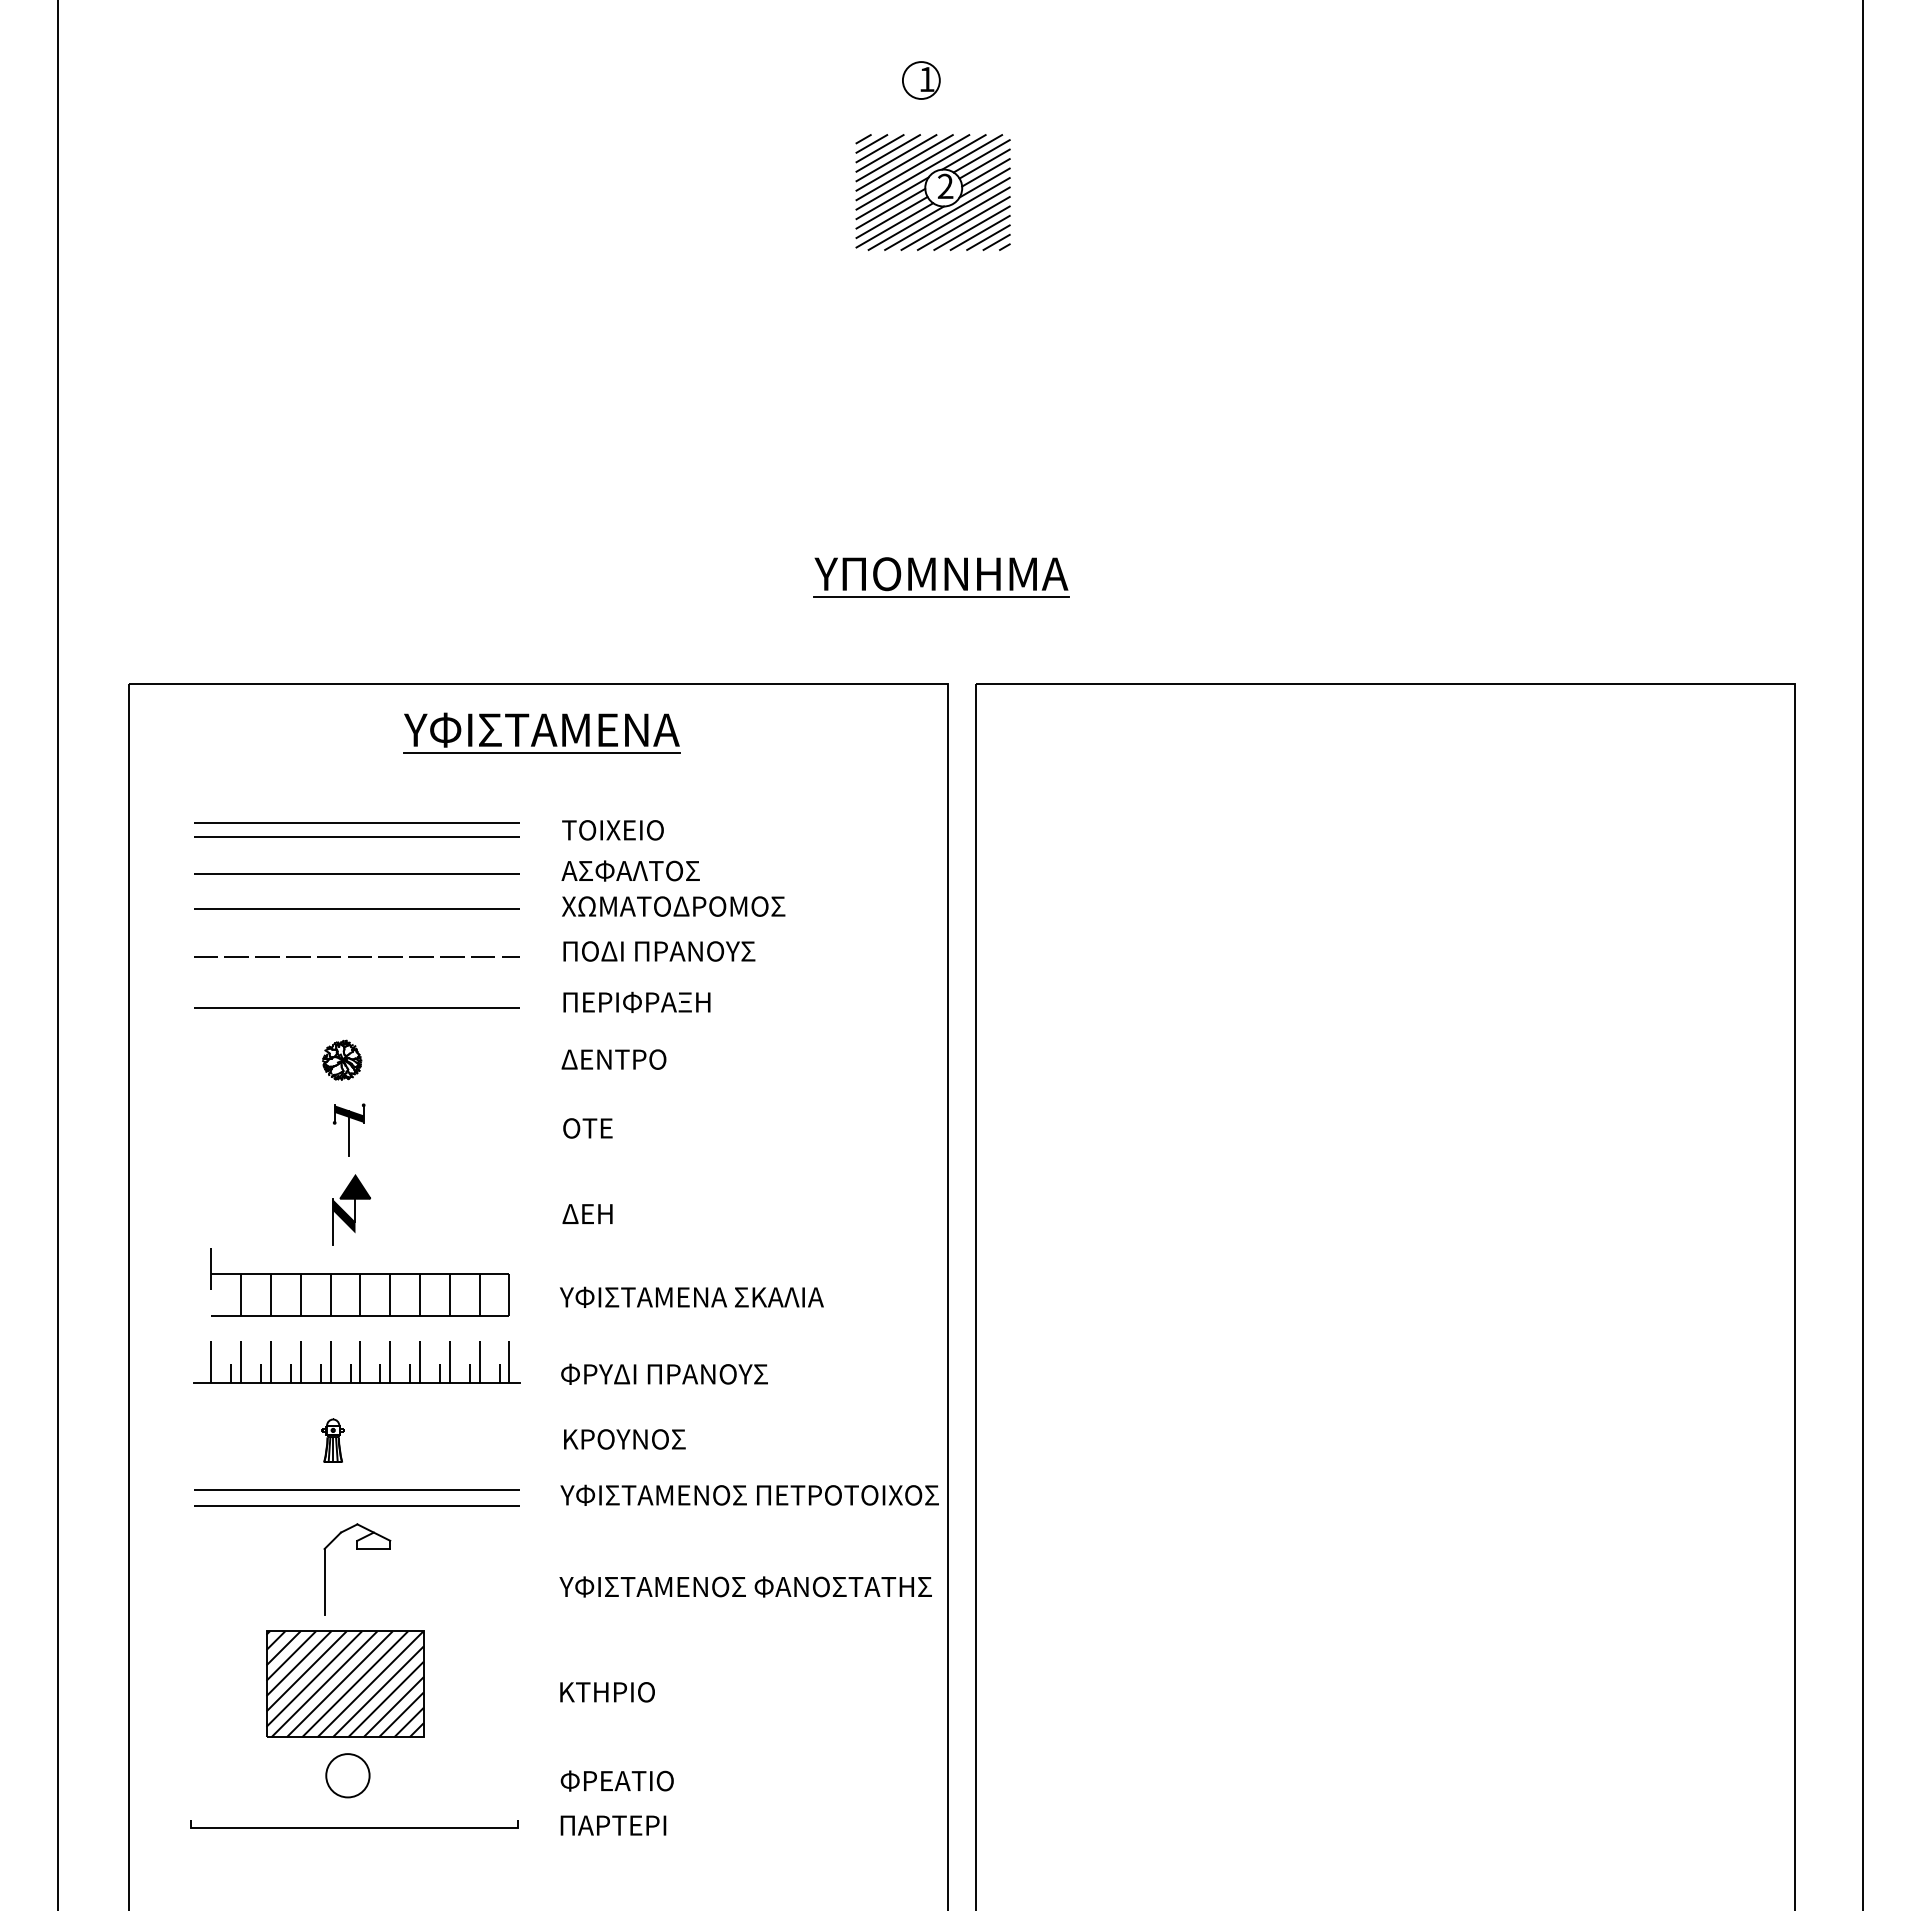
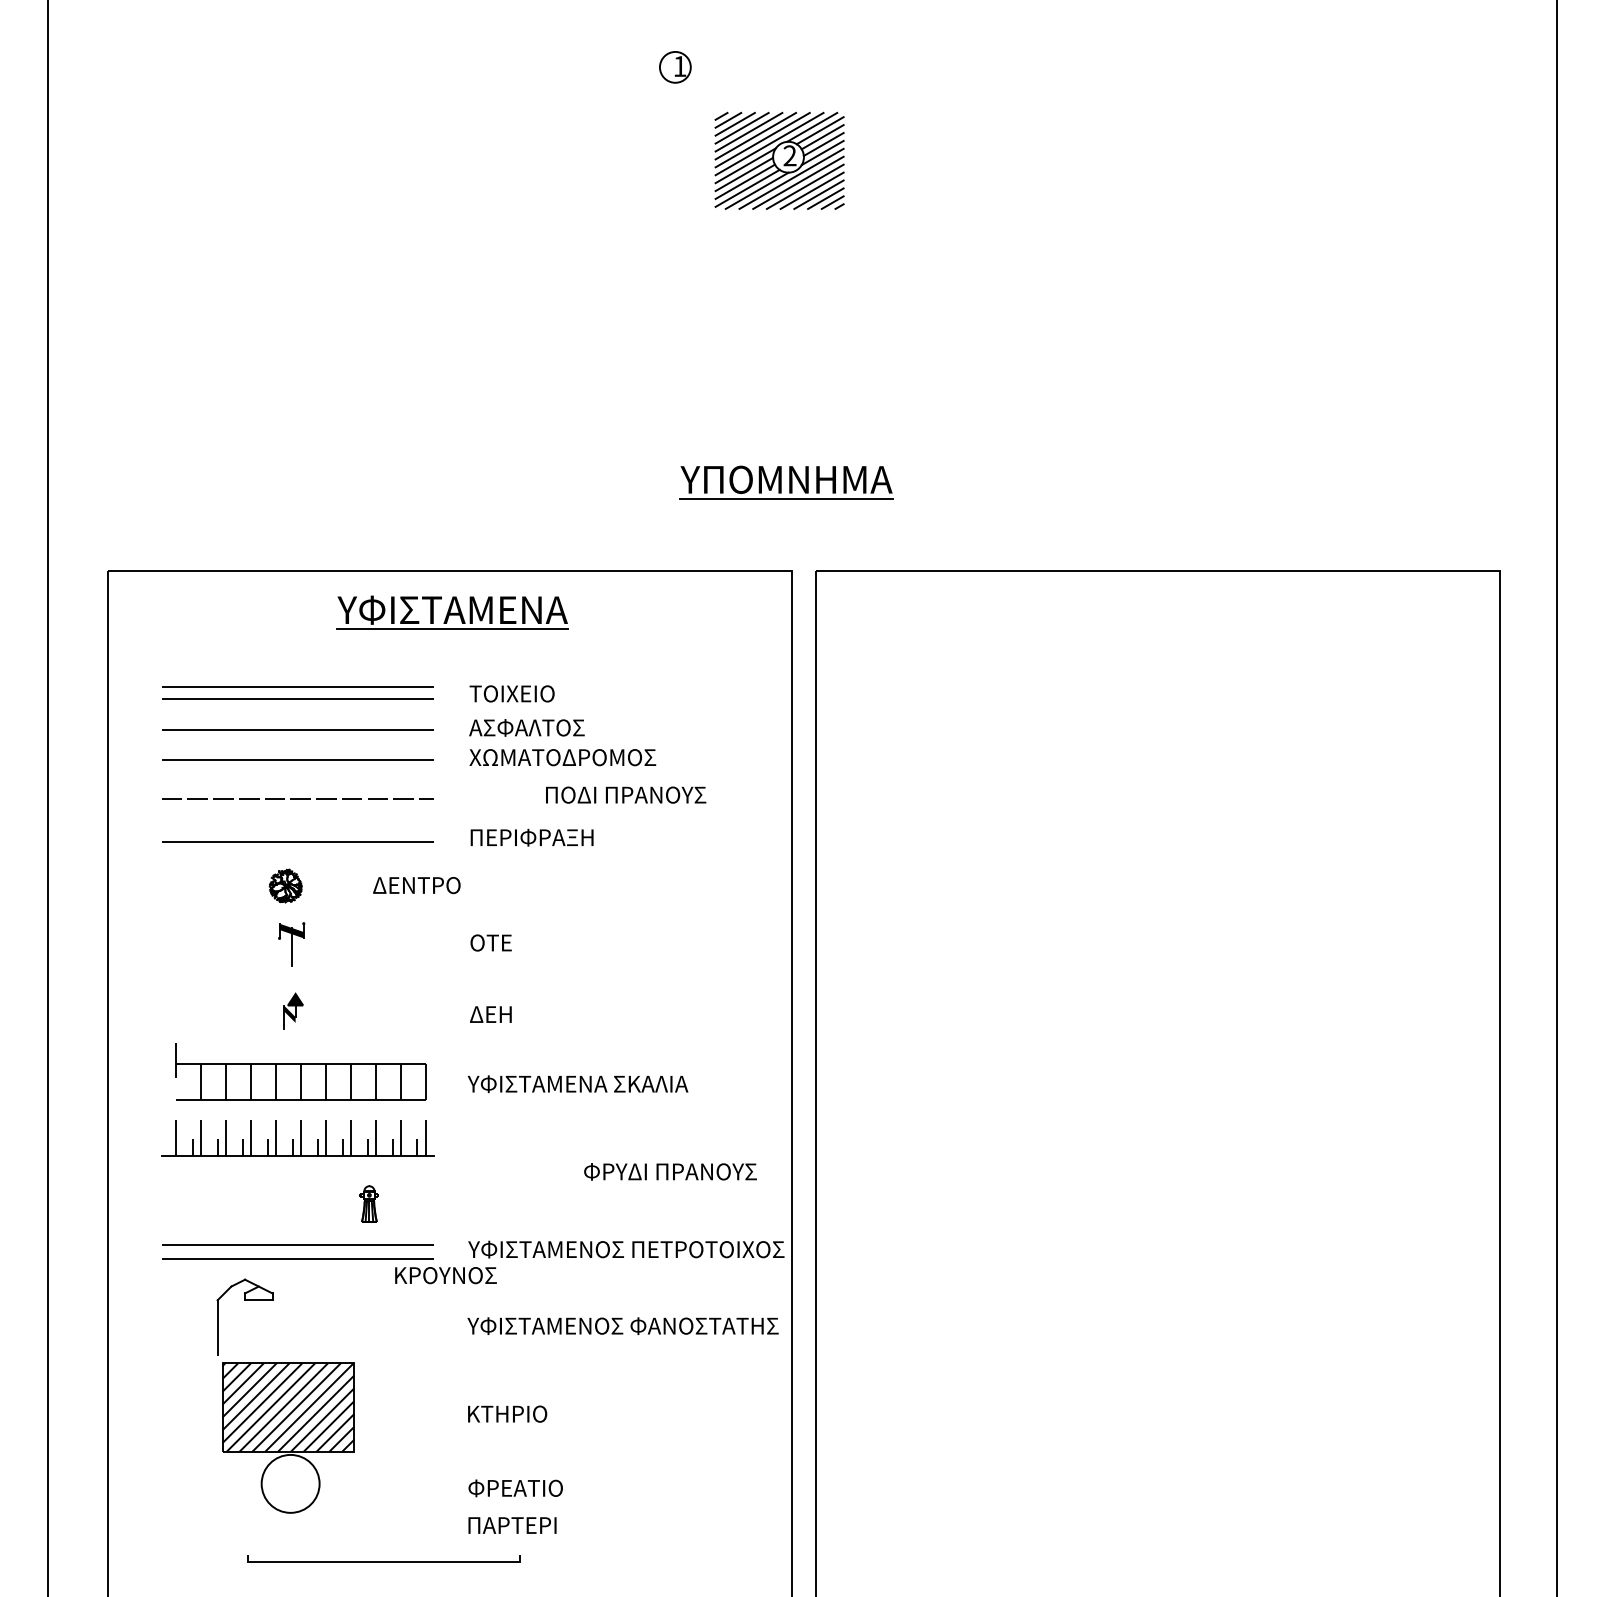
part: (921, 80) -> (675, 67), moved
text: (659, 951) -> (626, 795), moved
text: (613, 1059) -> (416, 885), moved
part: (351, 1209) -> (293, 1010), size x0.6
text: (664, 1373) -> (670, 1171), moved
text: (624, 1439) -> (445, 1275), moved
part: (332, 1440) -> (368, 1203), moved
part: (357, 1549) -> (245, 1300), moved
circle: (347, 1775) -> (290, 1483), size x1.6
line: (354, 1827) -> (383, 1561), moved

